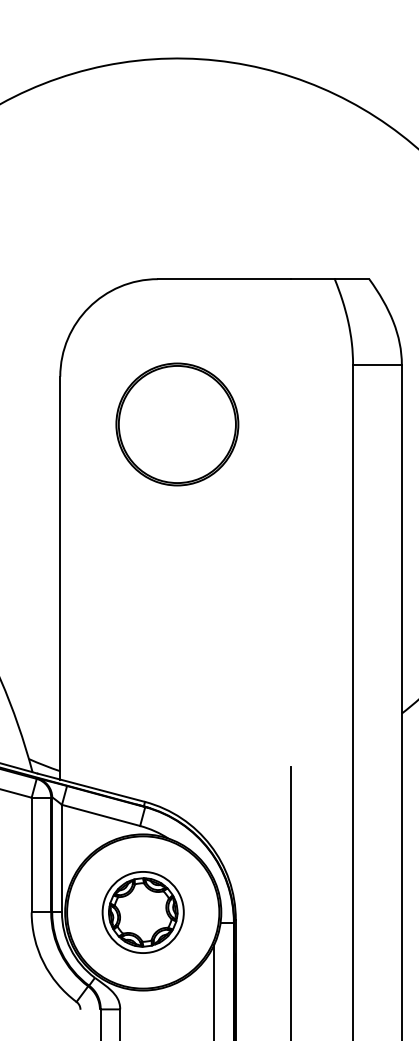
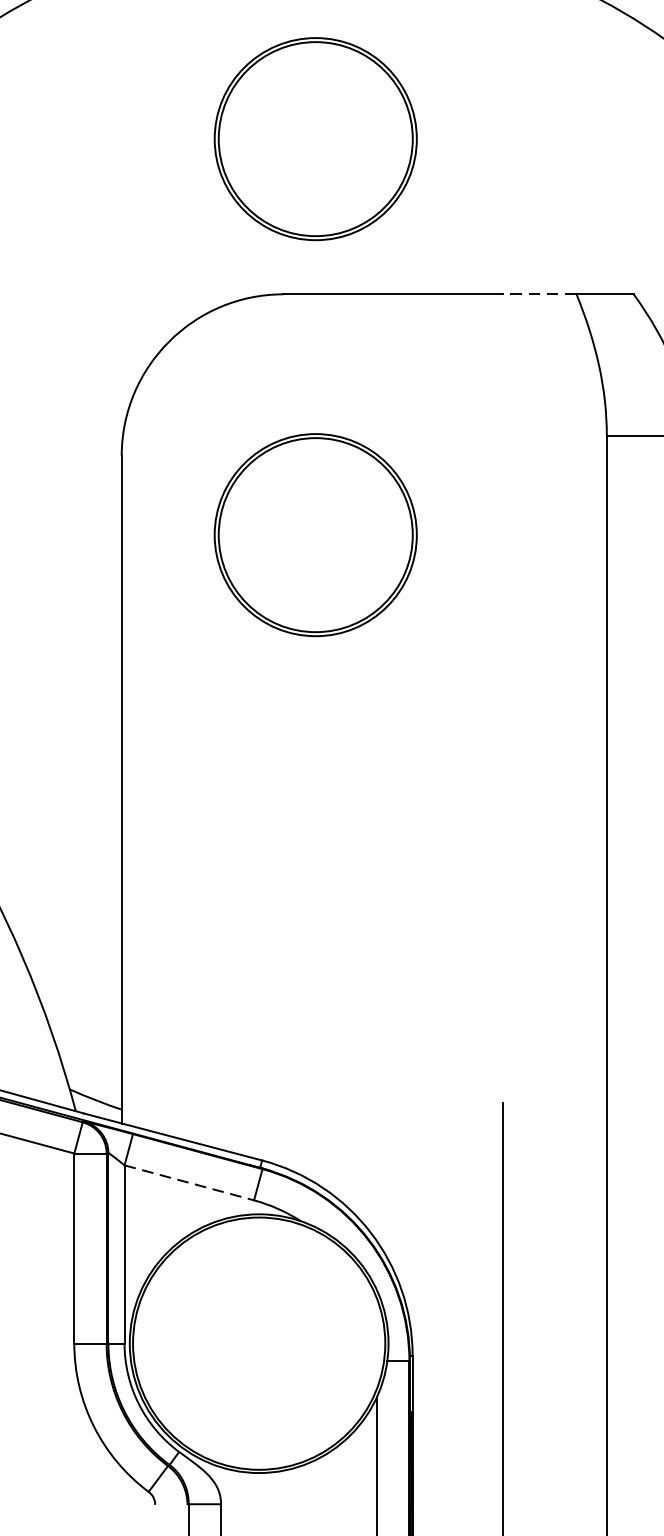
part: (177, 185) -> (315, 139), added
line: (312, 279) -> (539, 294), solid -> dashed
line: (101, 815) -> (190, 1182), solid -> dashed
part: (142, 912) -> (257, 1343), removed

